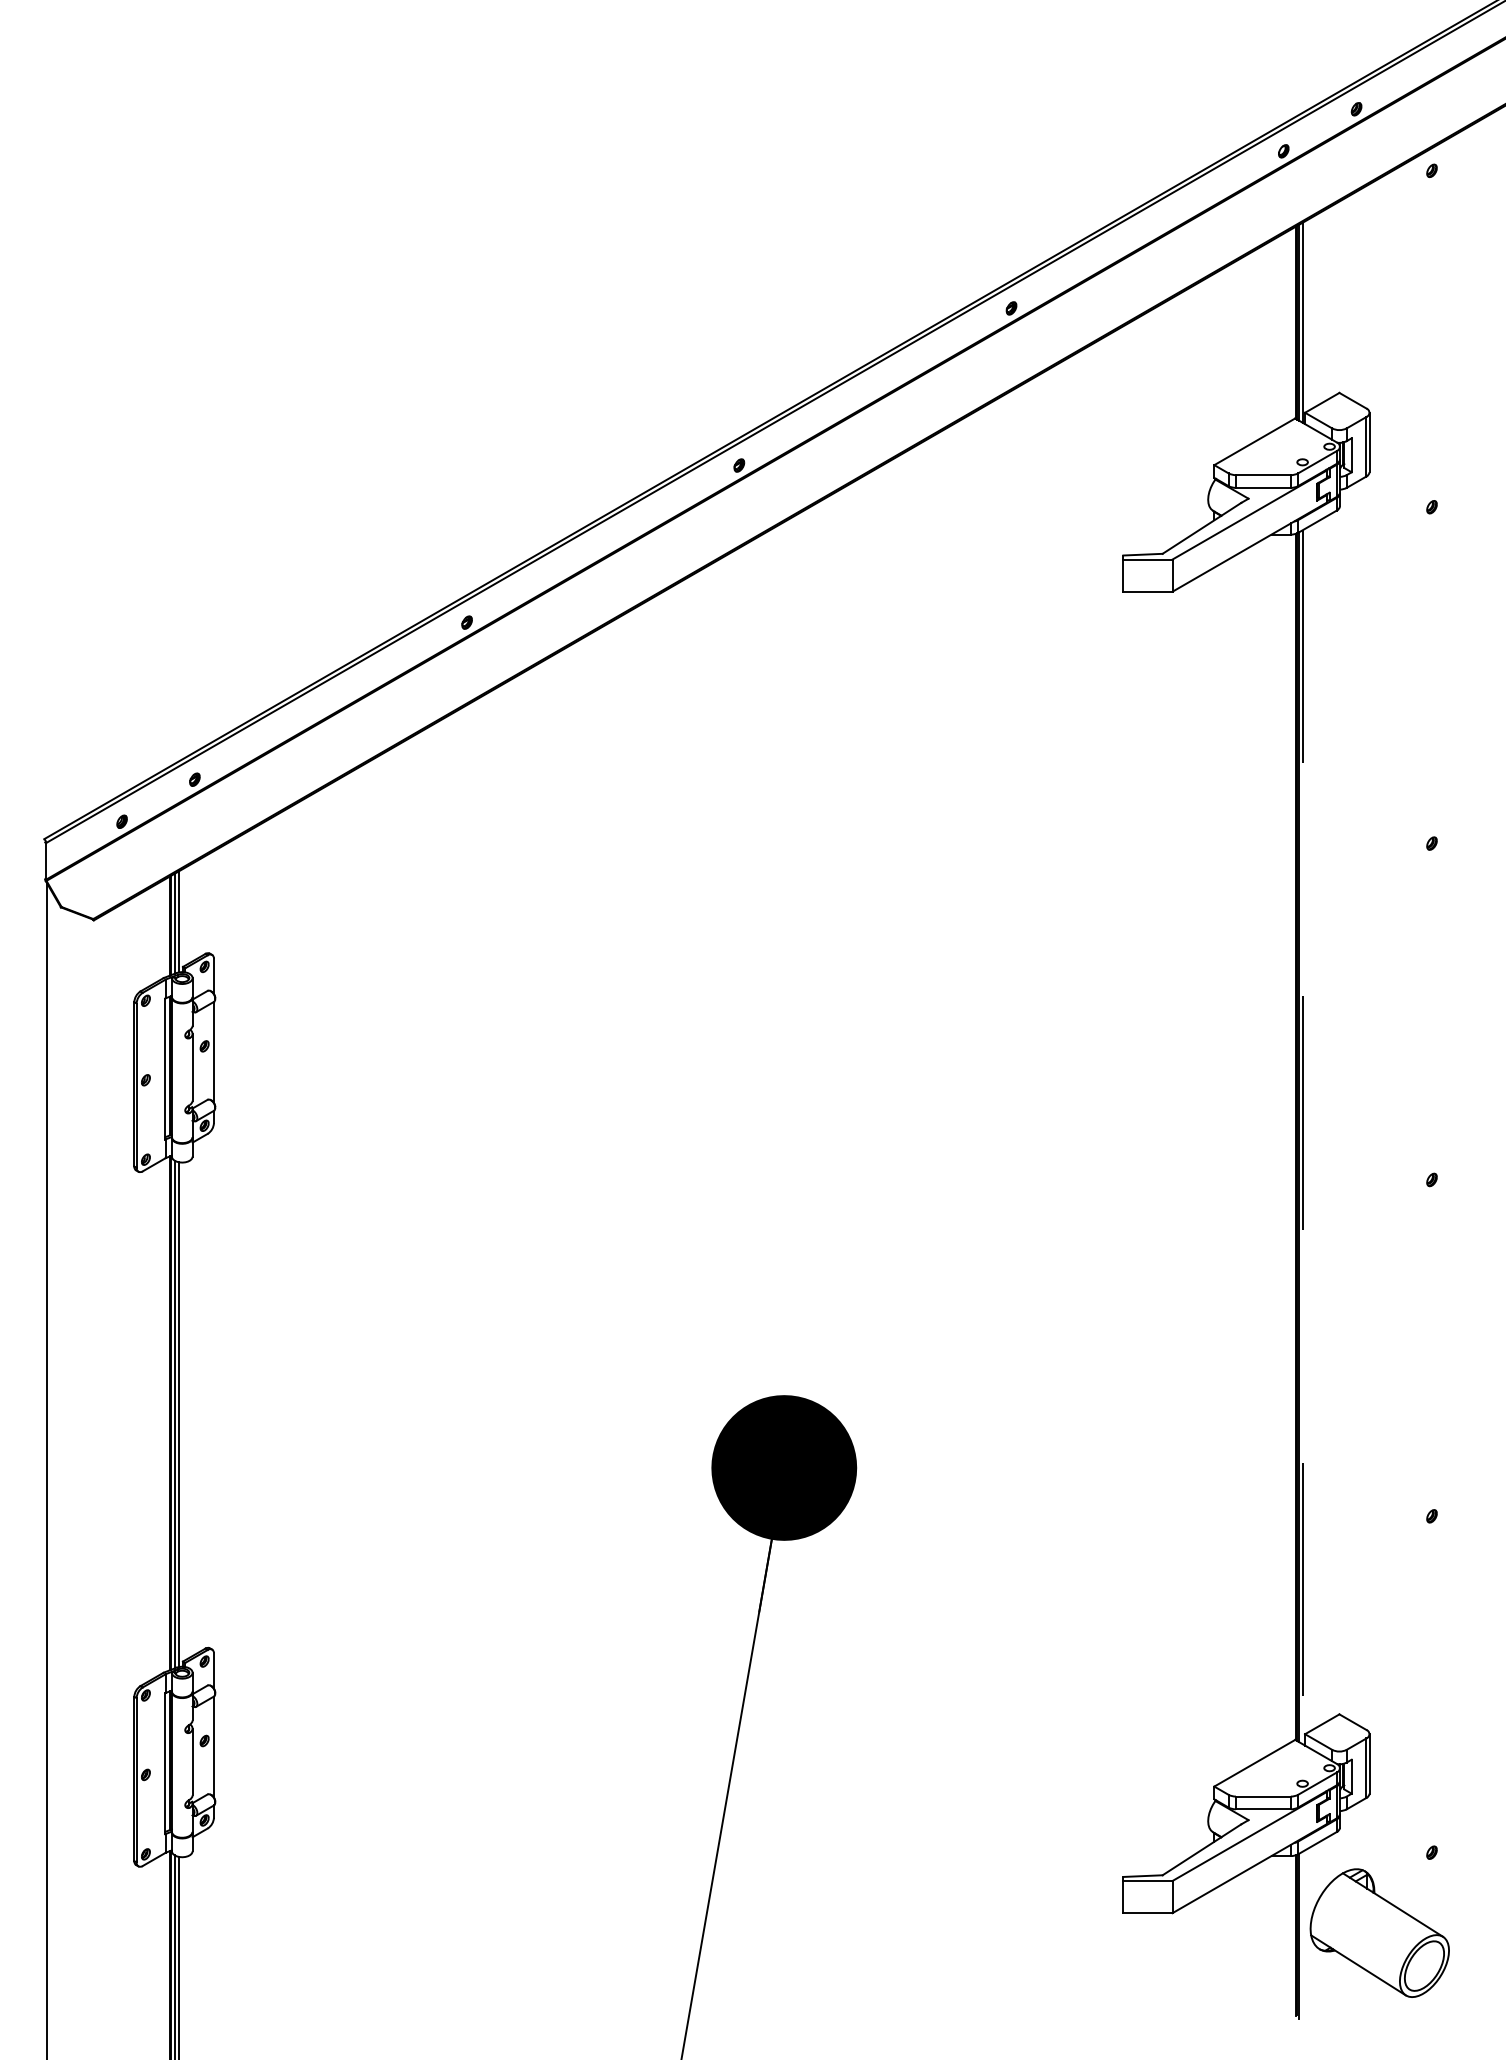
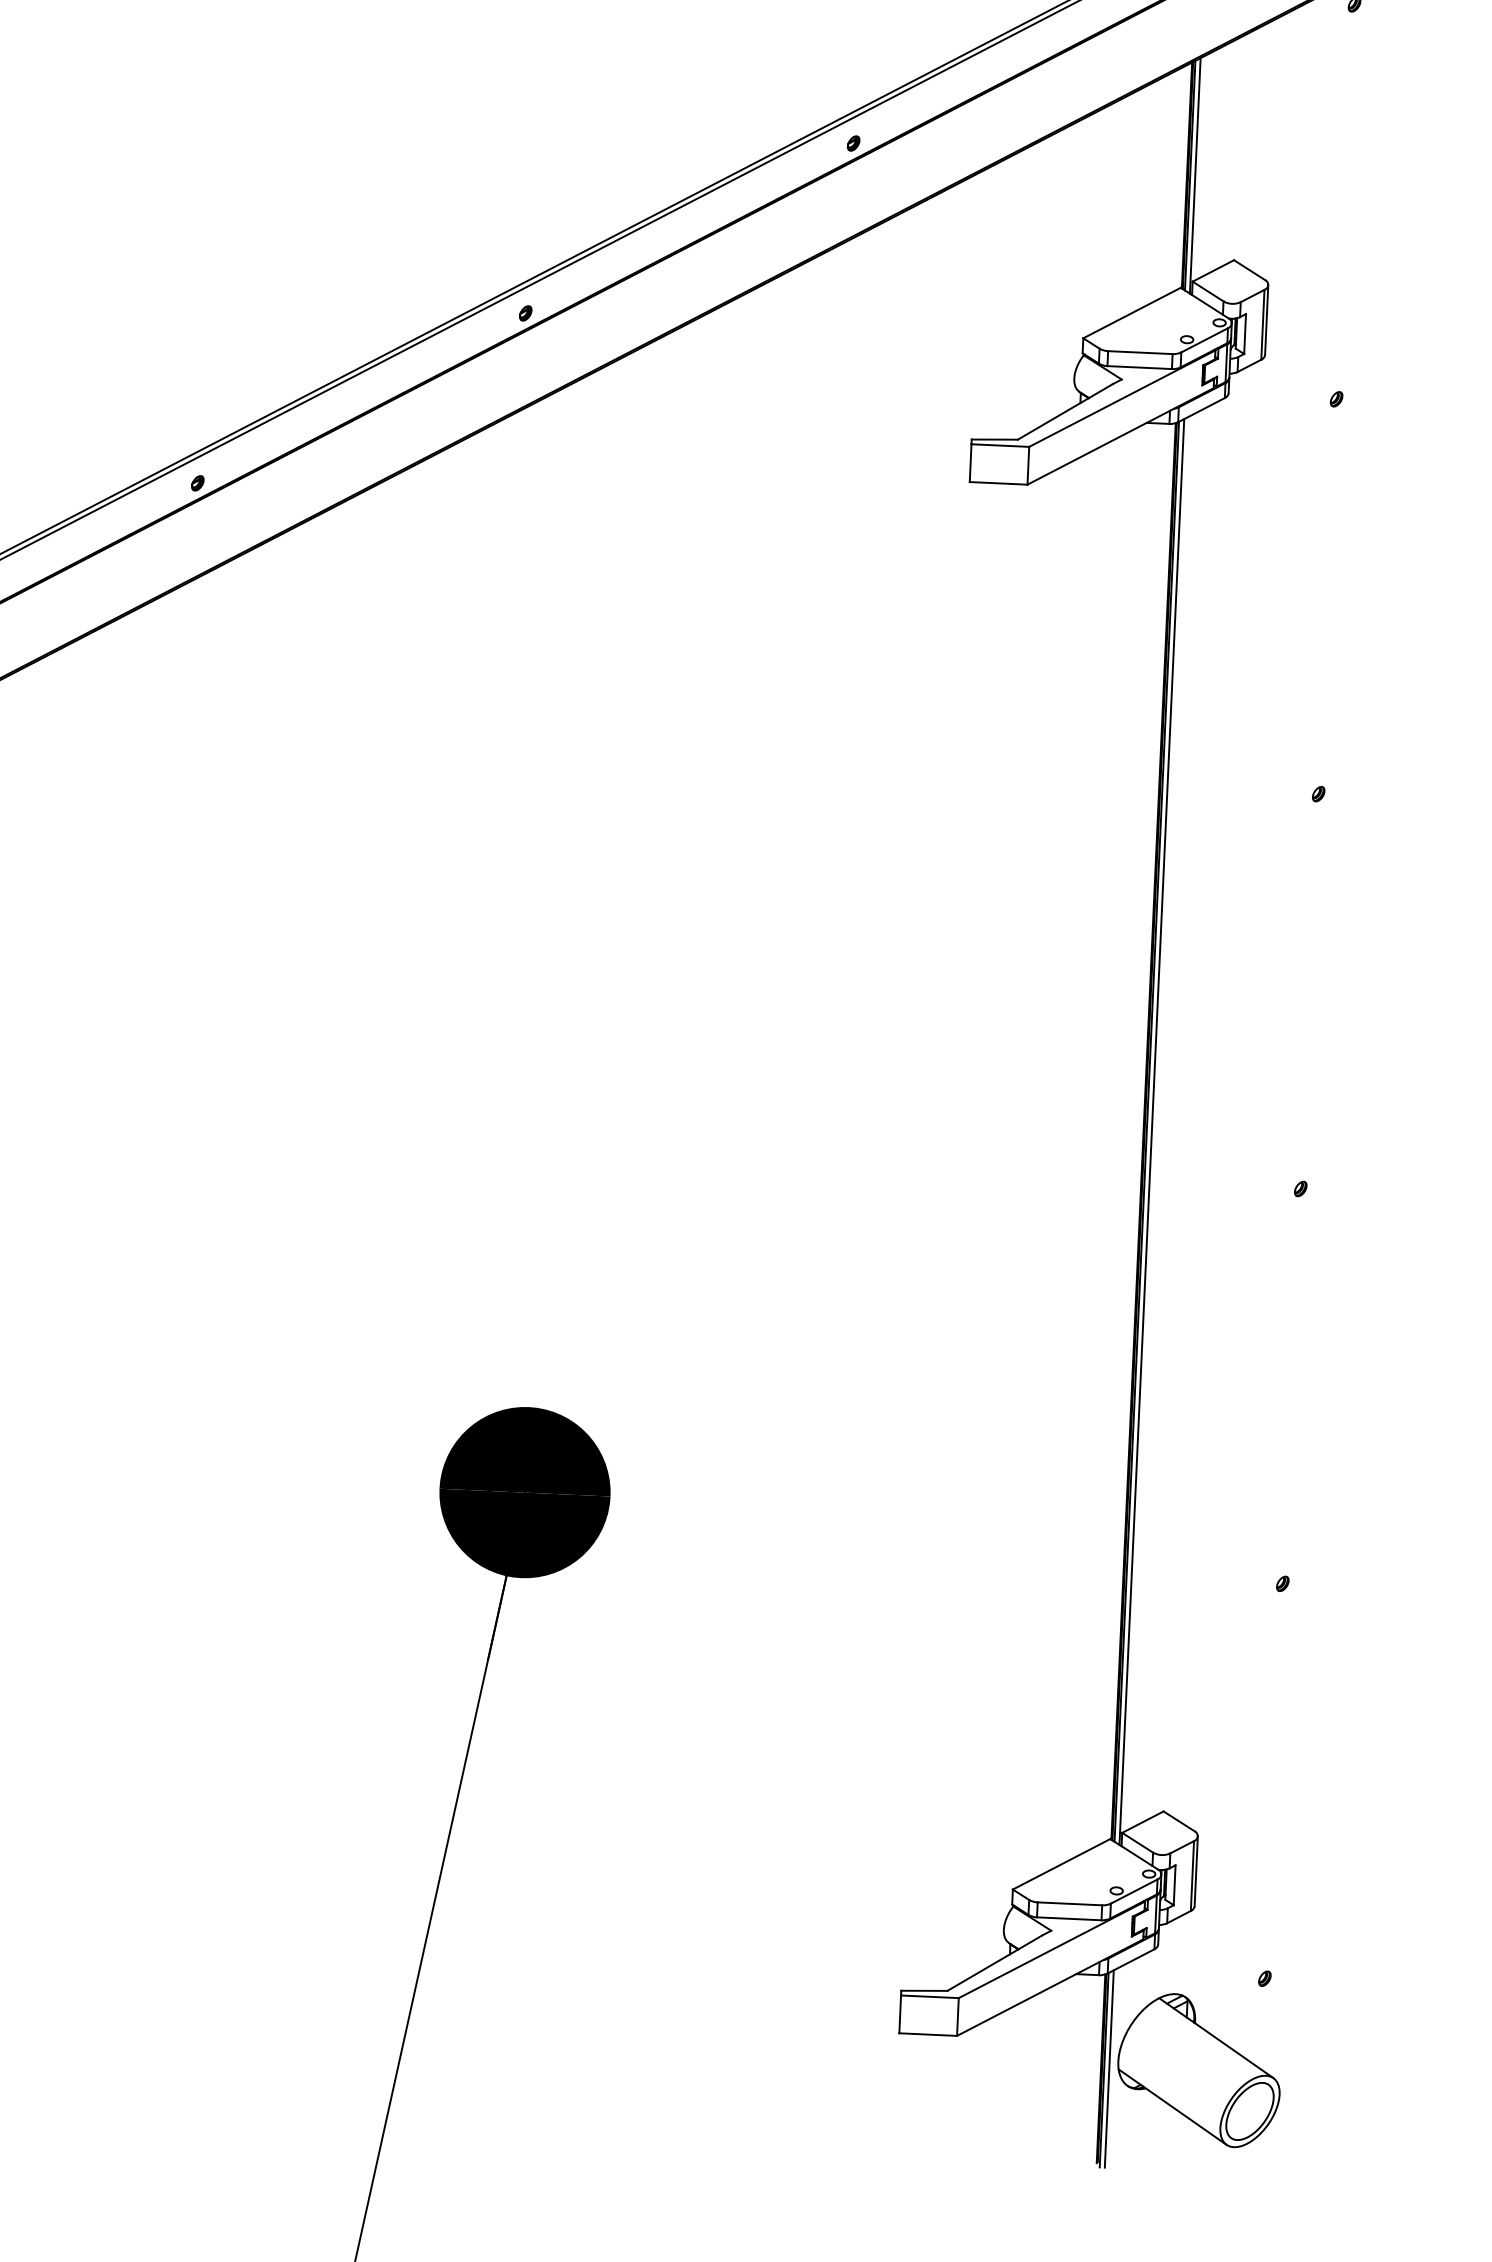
line: (1303, 1137) -> (1152, 1132), dashed -> solid
line: (1303, 1935) -> (1109, 2069), added

